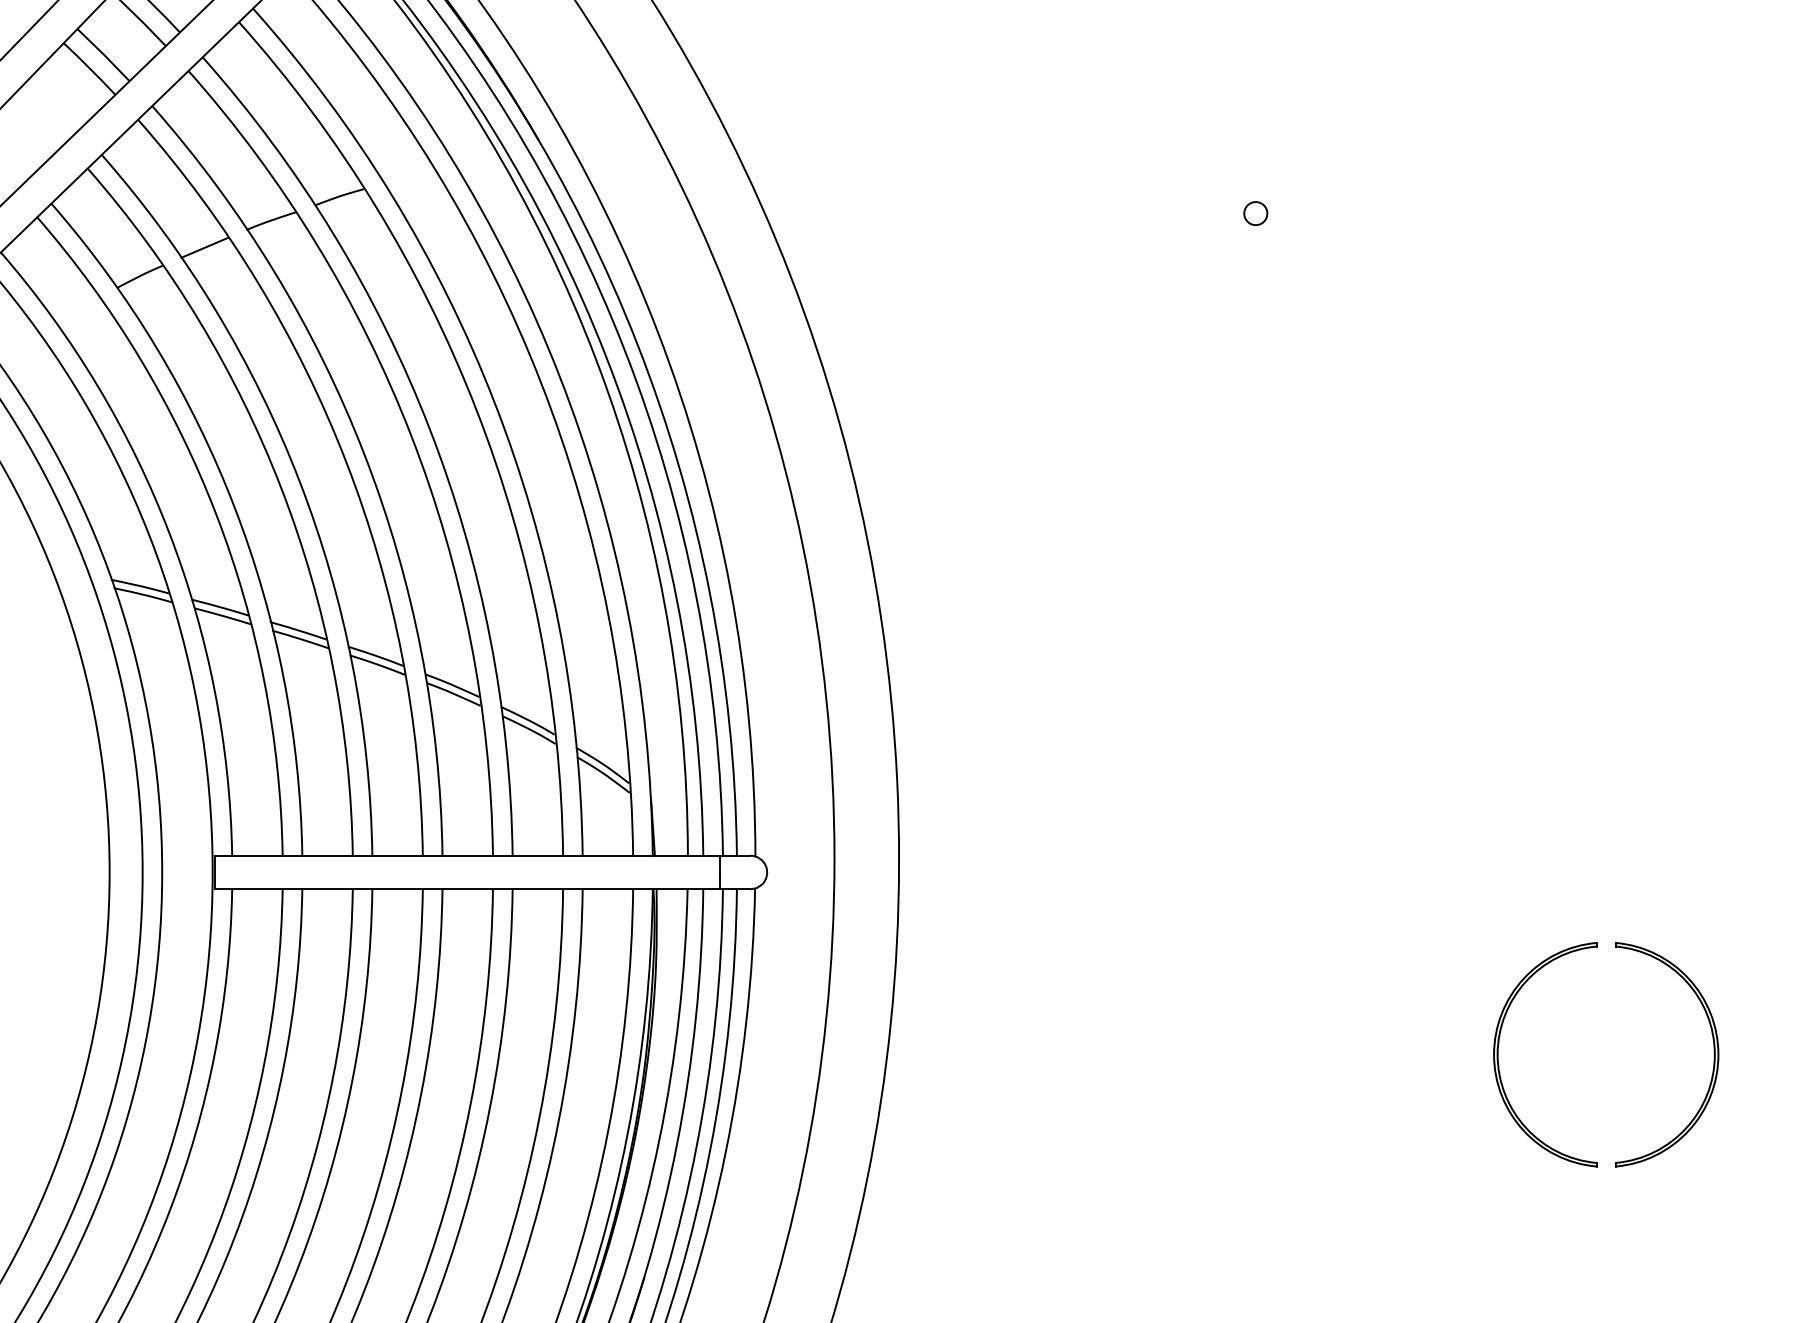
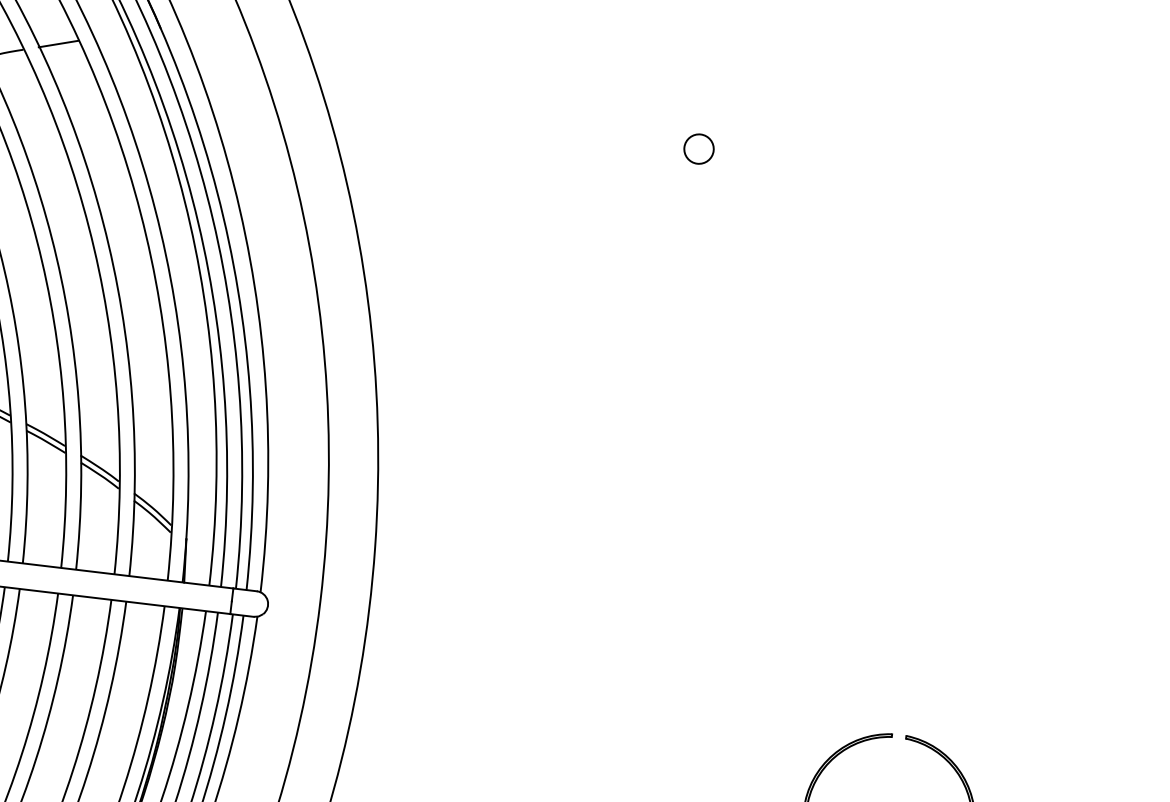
line: (408, 176) -> (58, 44), added
circle: (1255, 213) -> (698, 149), size x1.67

